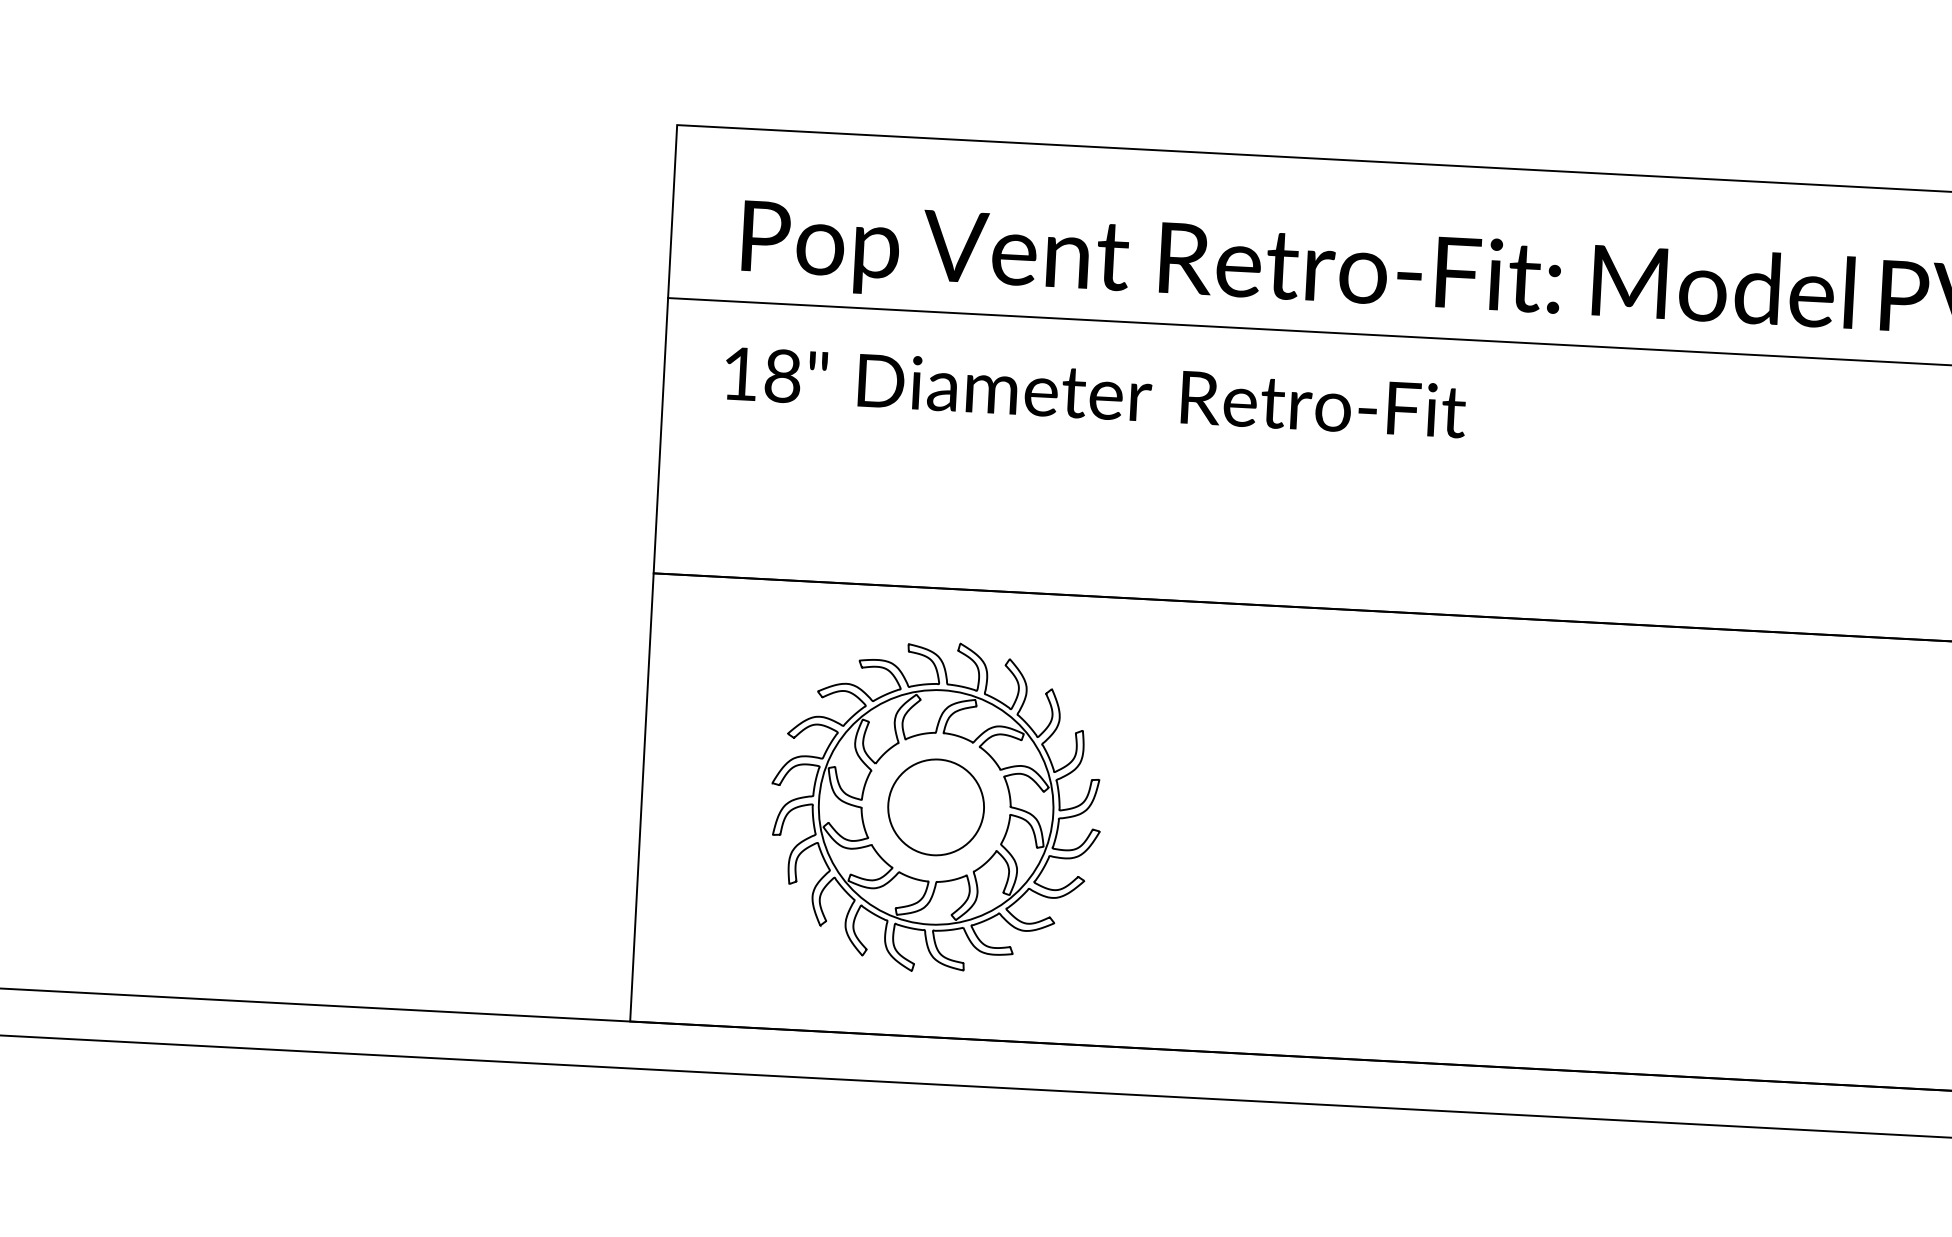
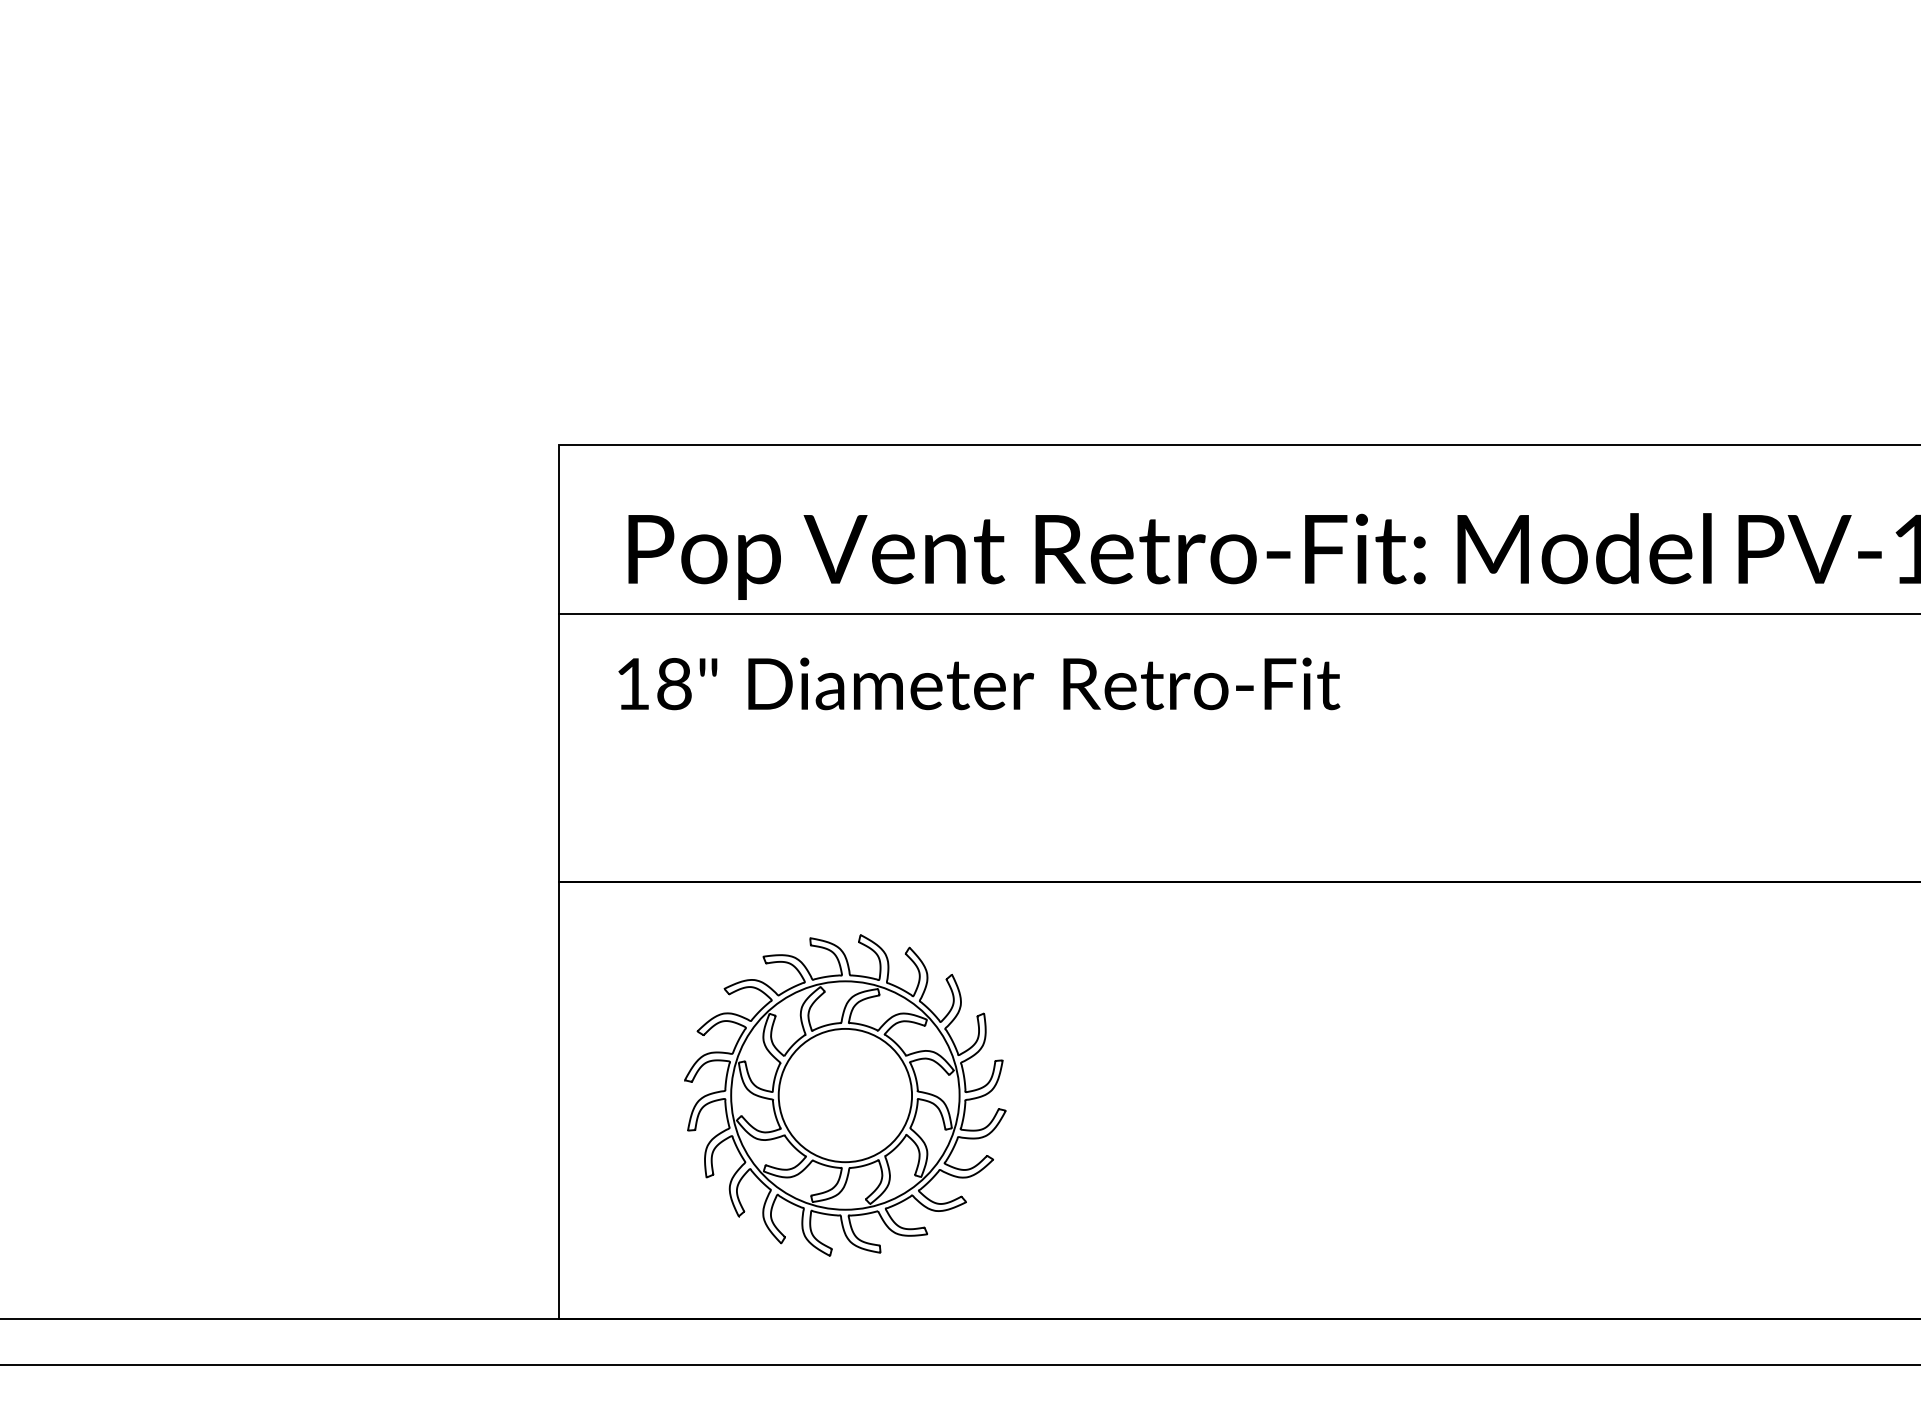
circle: (936, 807) -> (845, 1095), size x1.43

